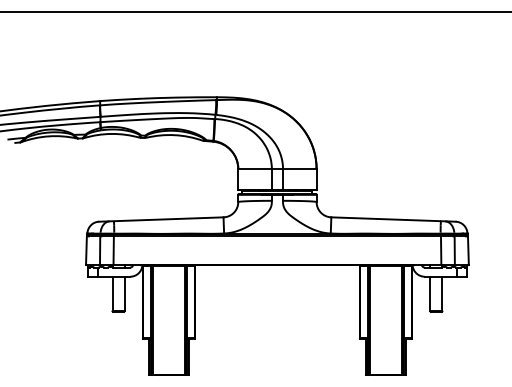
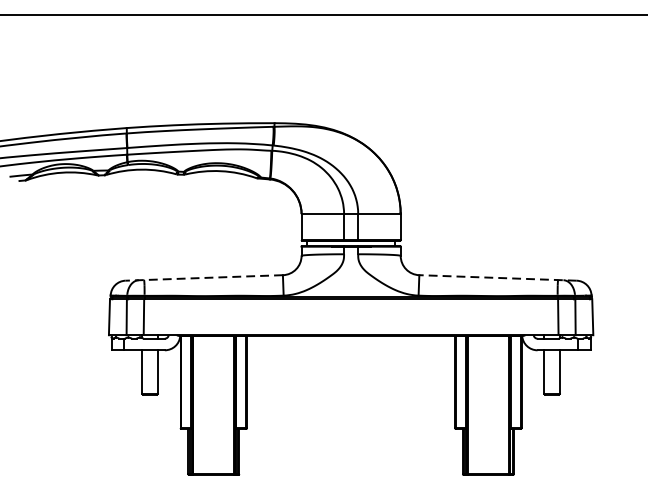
line: (160, 219) -> (203, 277), solid -> dashed
line: (393, 219) -> (497, 277), solid -> dashed

